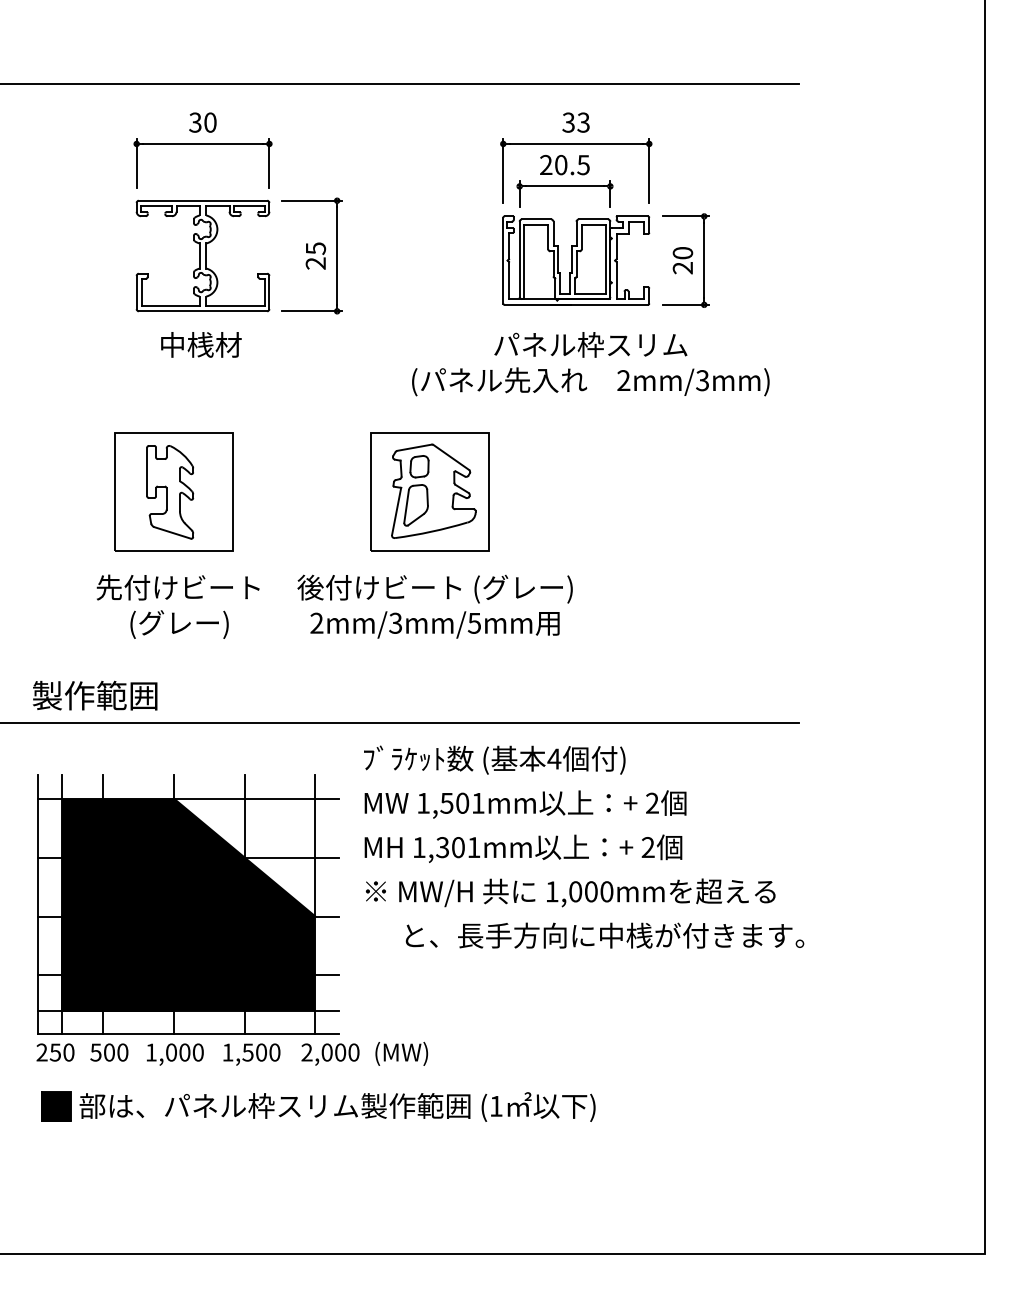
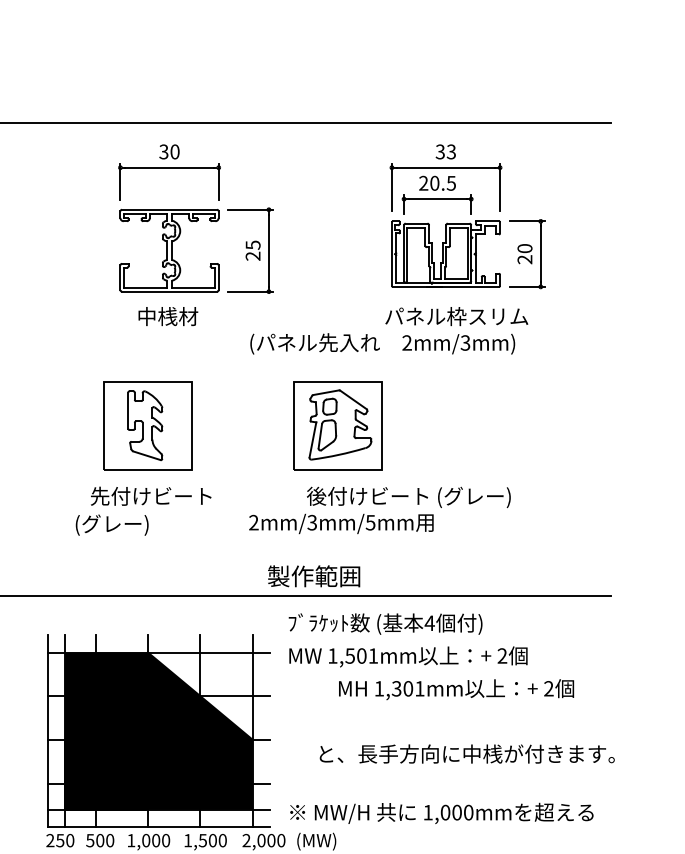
text: (590, 381) -> (382, 343), moved
text: (434, 588) -> (408, 496), moved
text: (179, 624) -> (112, 525), moved
text: (95, 695) -> (314, 576), moved
text: (523, 848) -> (456, 689), moved
text: (570, 892) -> (441, 813), moved

